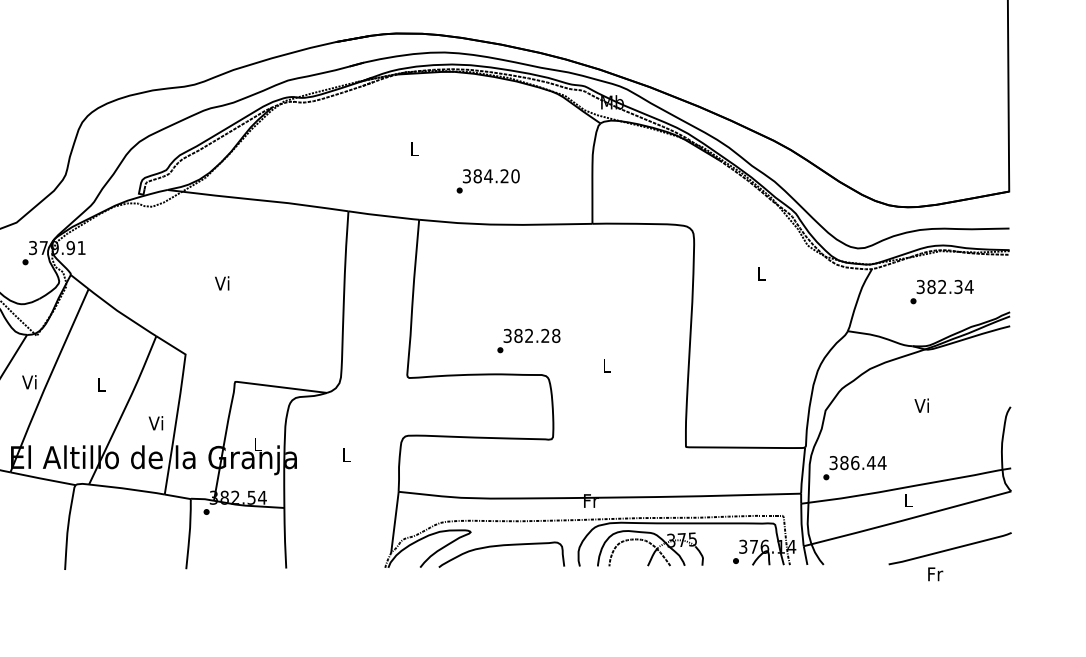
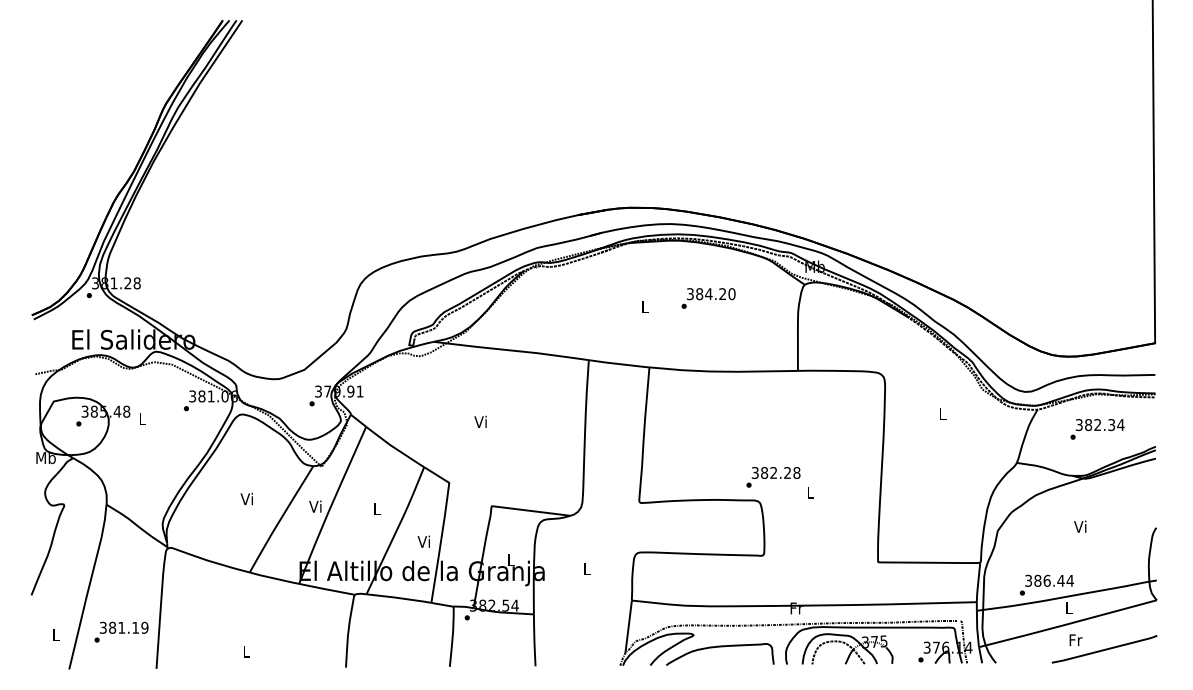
text: (488, 181) -> (708, 298), moved
text: (528, 341) -> (773, 477), moved
text: (854, 467) -> (1046, 584), moved
text: (934, 574) -> (1075, 640), moved

